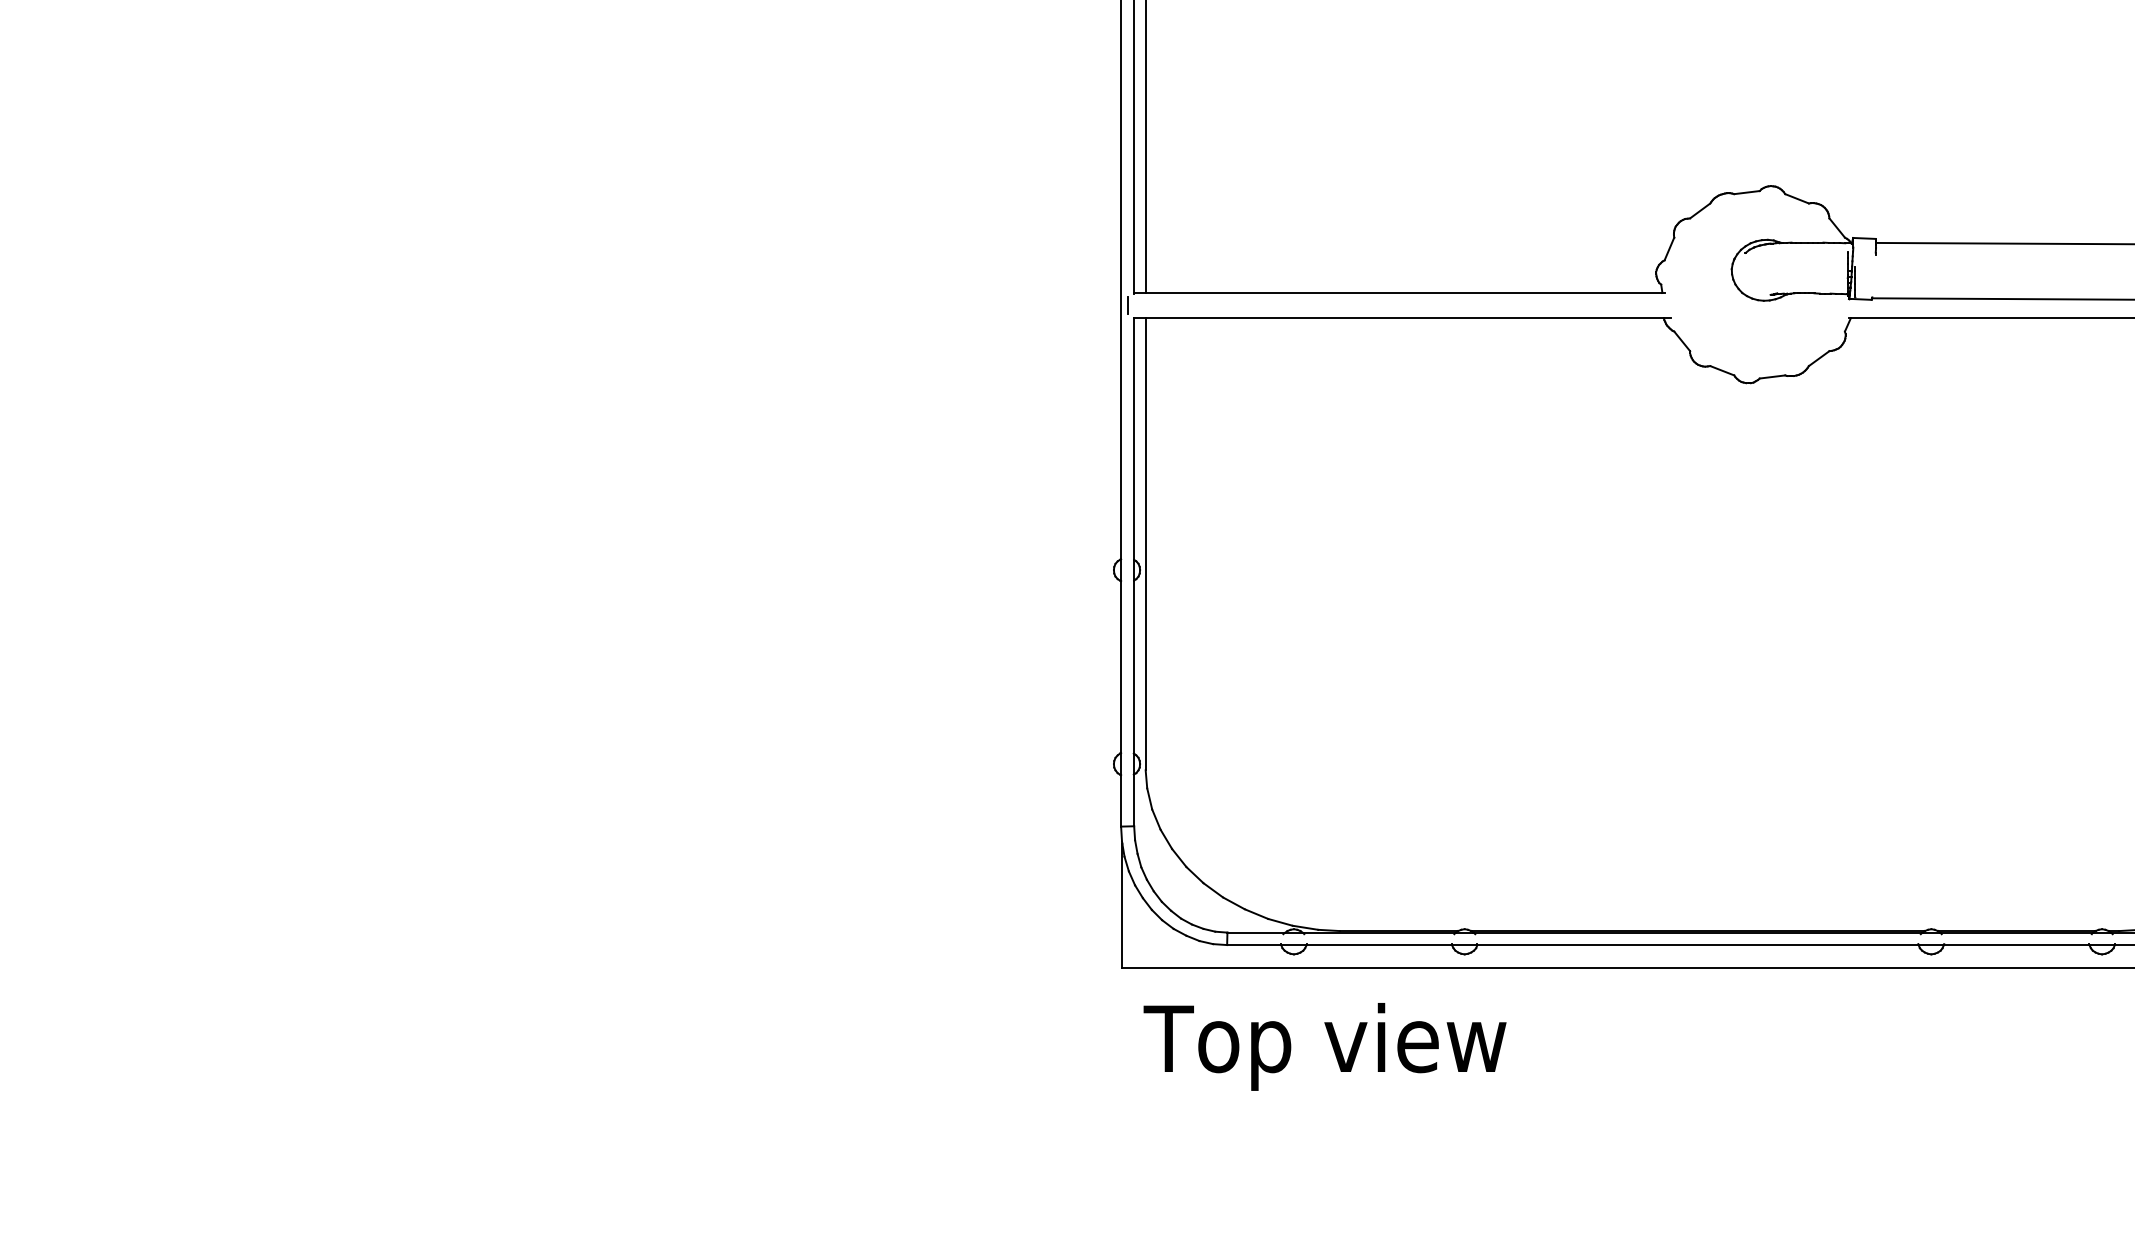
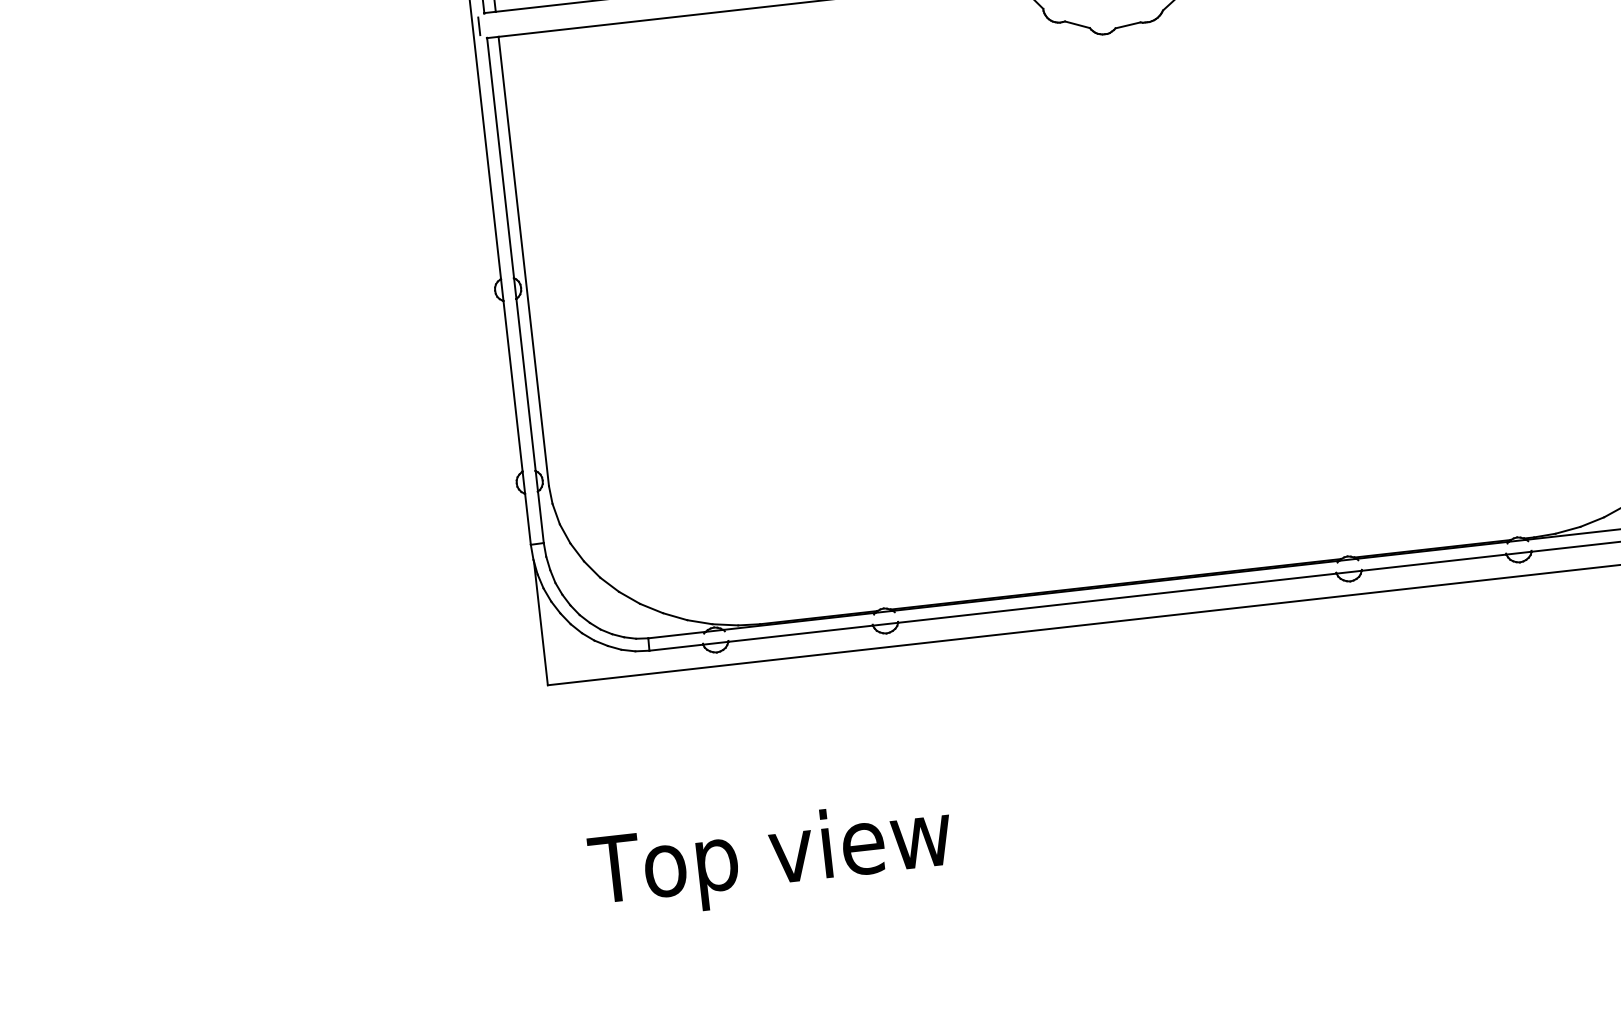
text: (1324, 1046) -> (770, 858), moved

